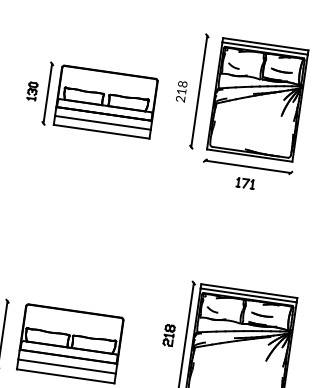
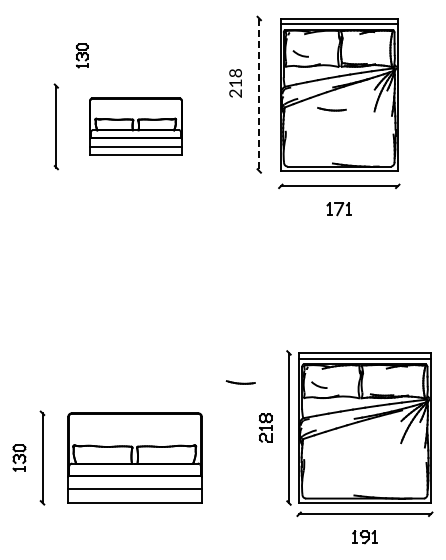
part: (281, 71) -> (331, 109), moved
part: (32, 91) -> (82, 55), moved
text: (181, 91) -> (235, 83), moved
line: (199, 92) -> (259, 95), solid -> dashed
part: (105, 101) -> (135, 126), size x0.7
line: (261, 314) -> (240, 382), moved

